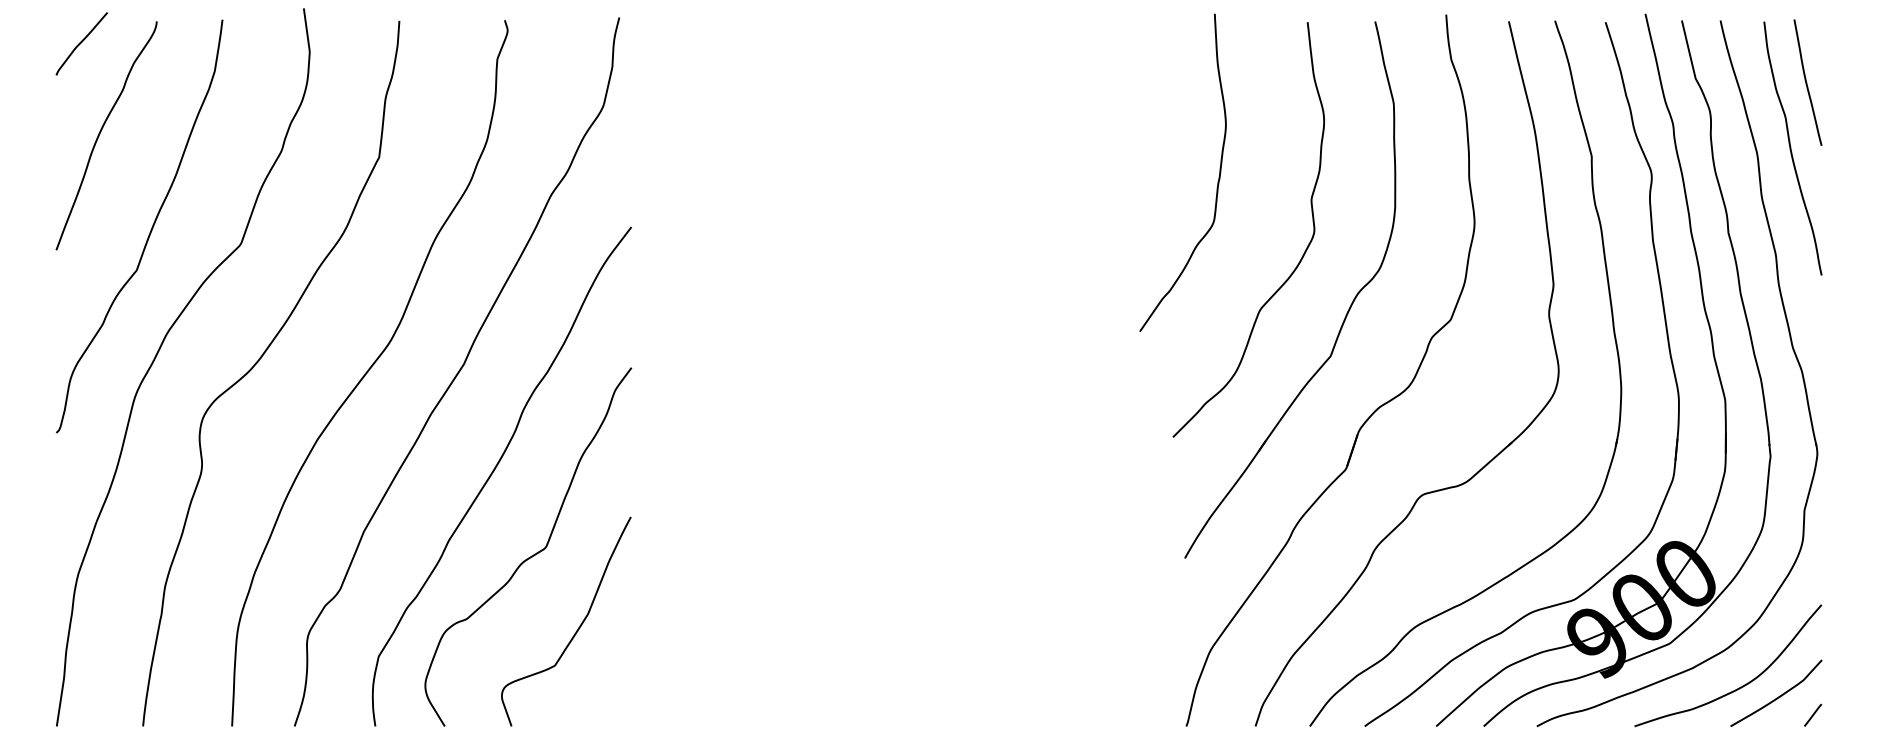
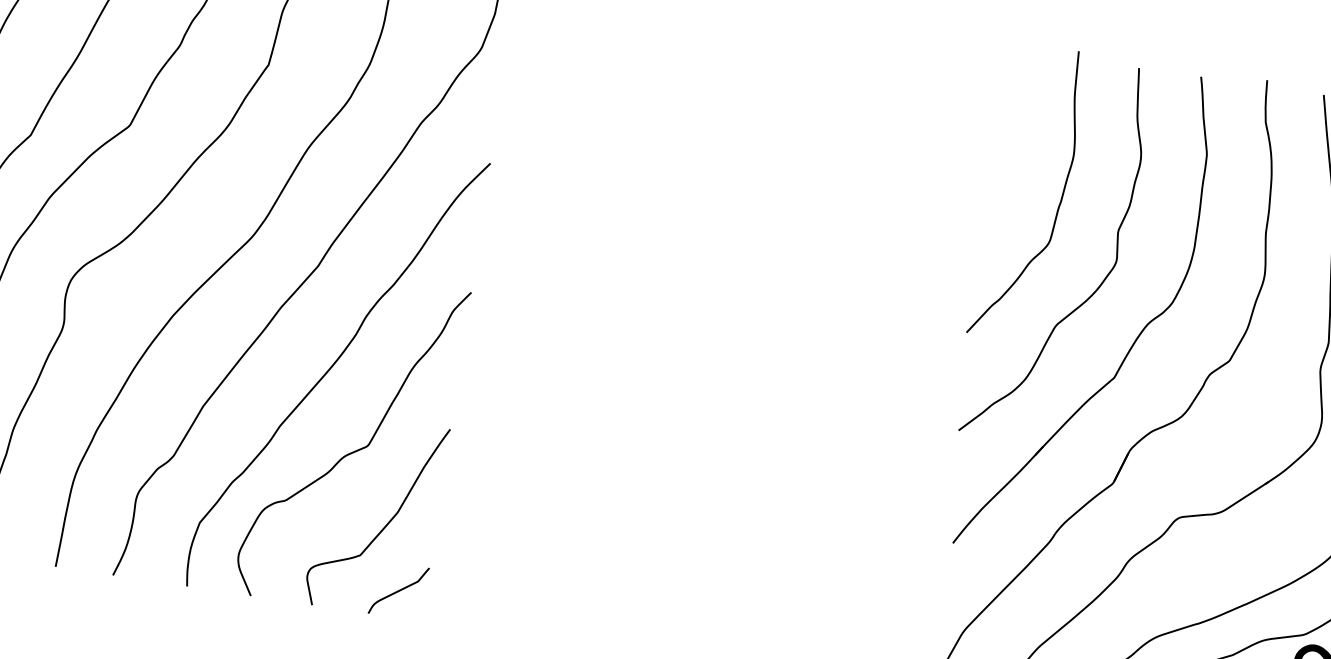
curve: (1217, 181) -> (1058, 205), moved
curve: (601, 697) -> (398, 590), added

